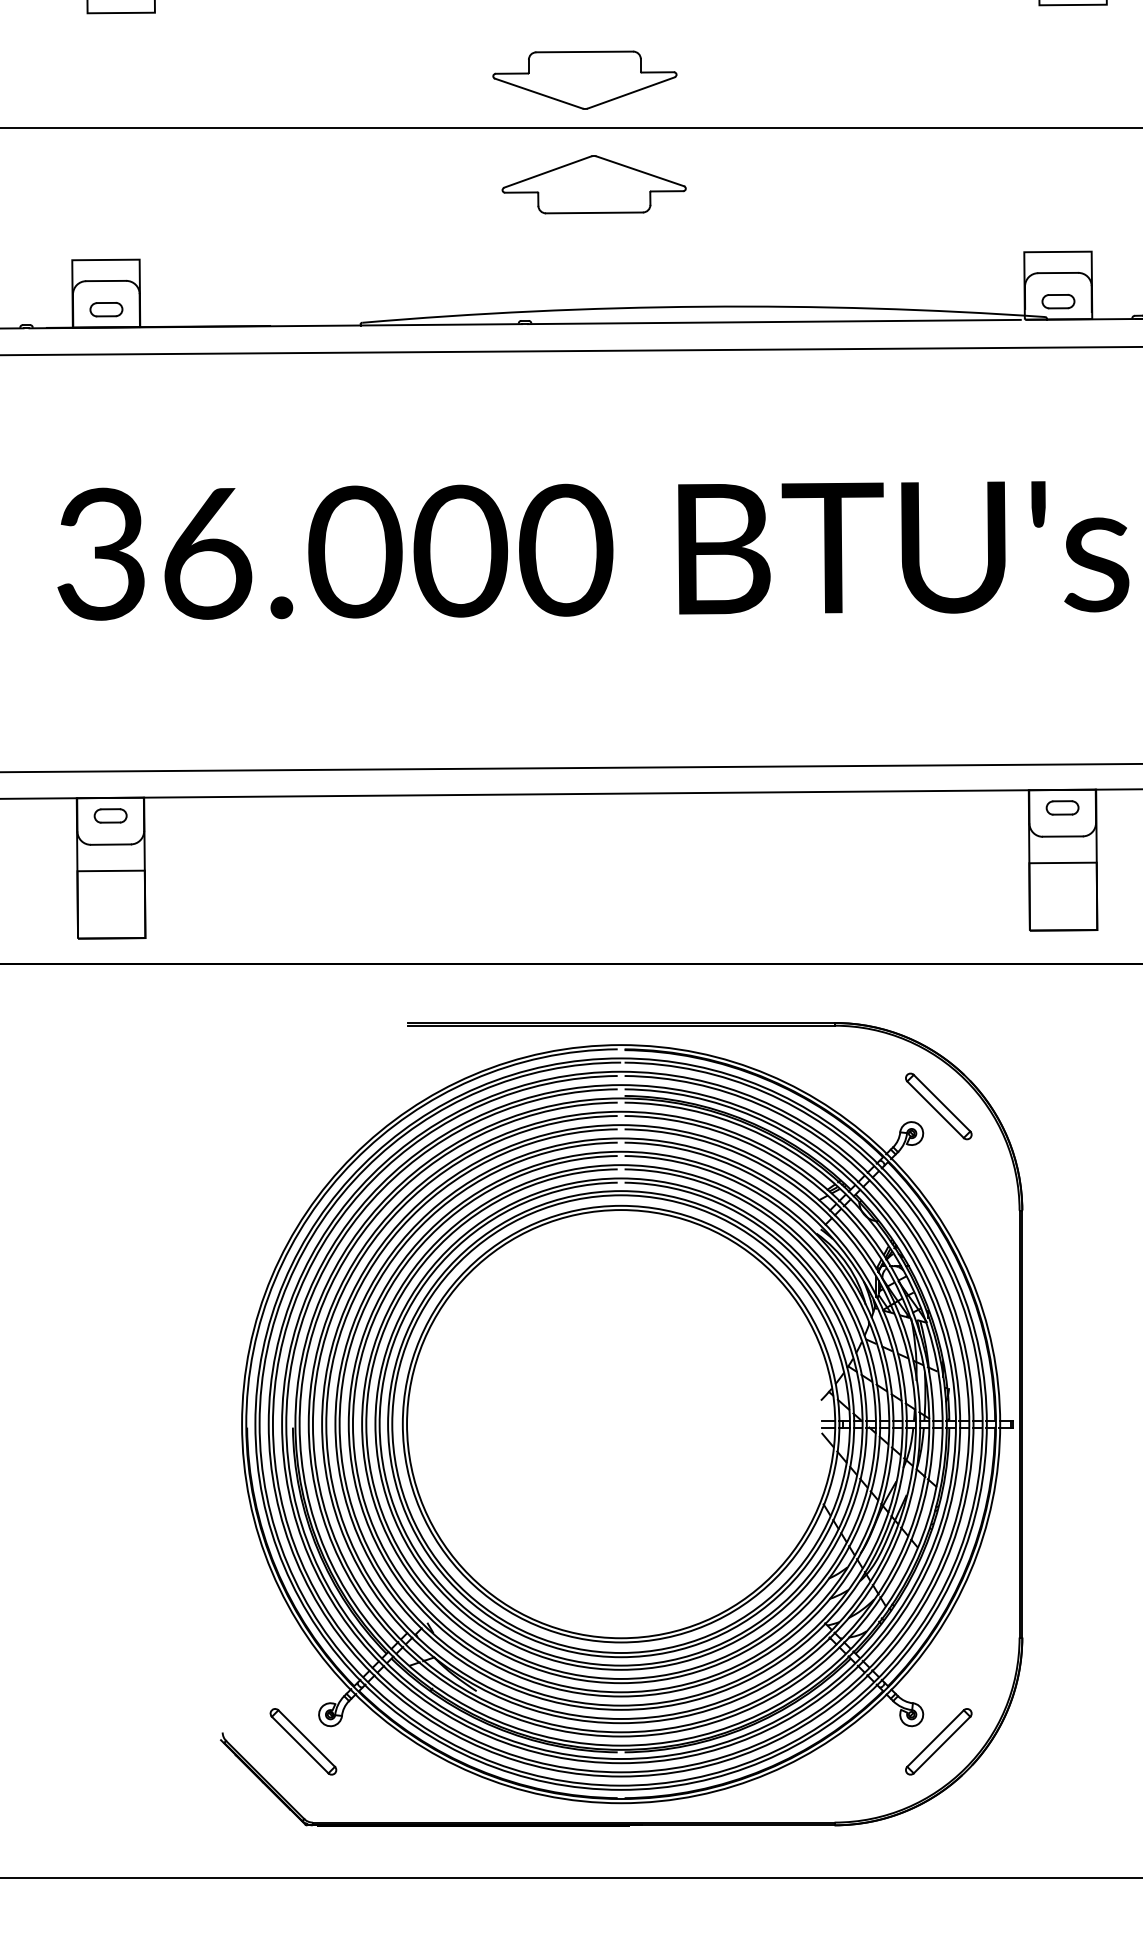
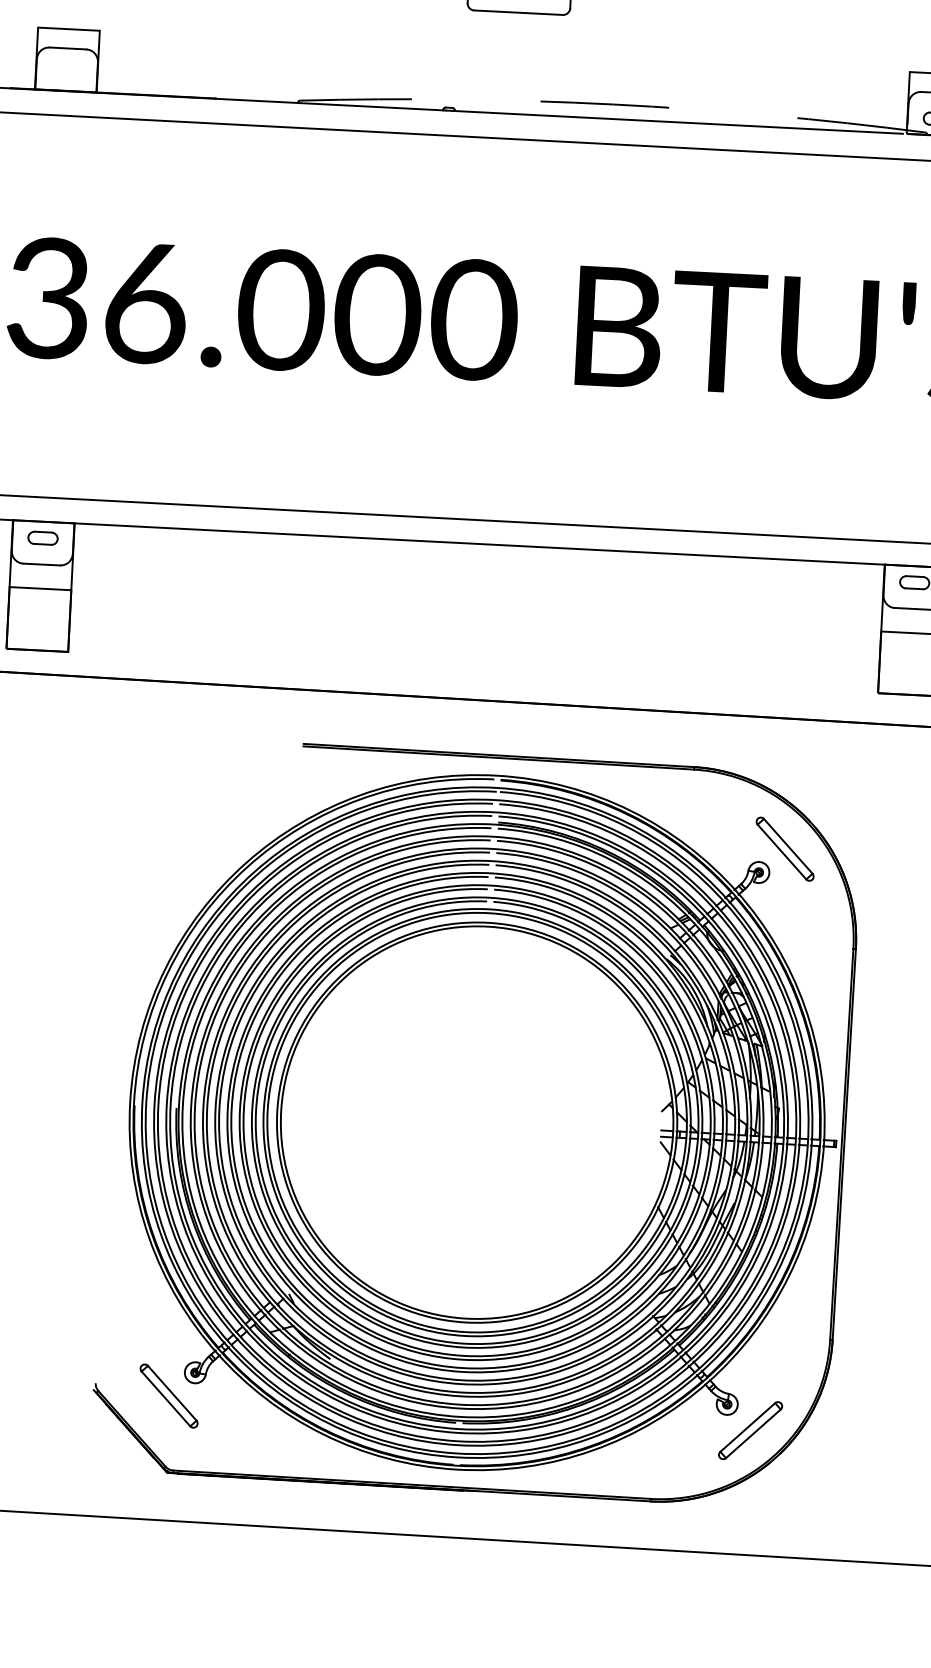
arc: (703, 306) -> (613, 104), solid -> dashed
part: (106, 309) -> (66, 74), removed

